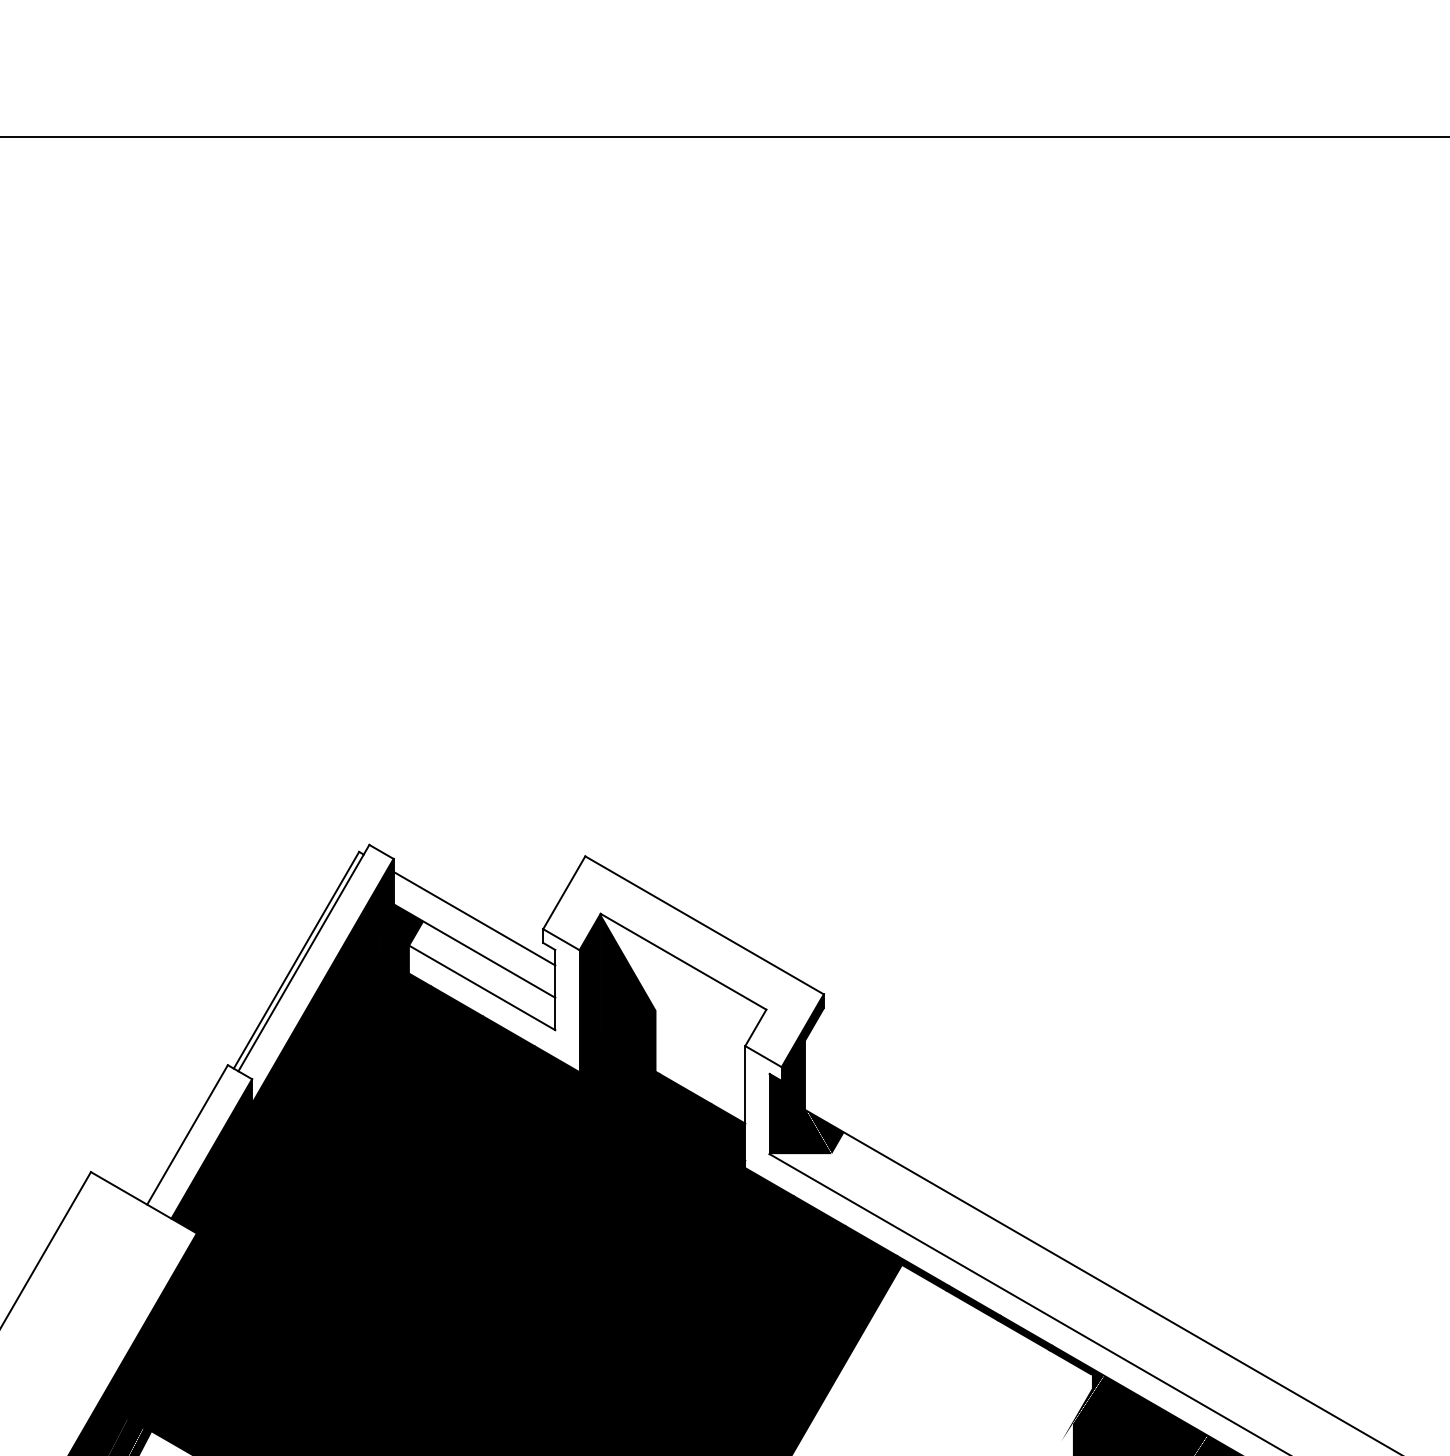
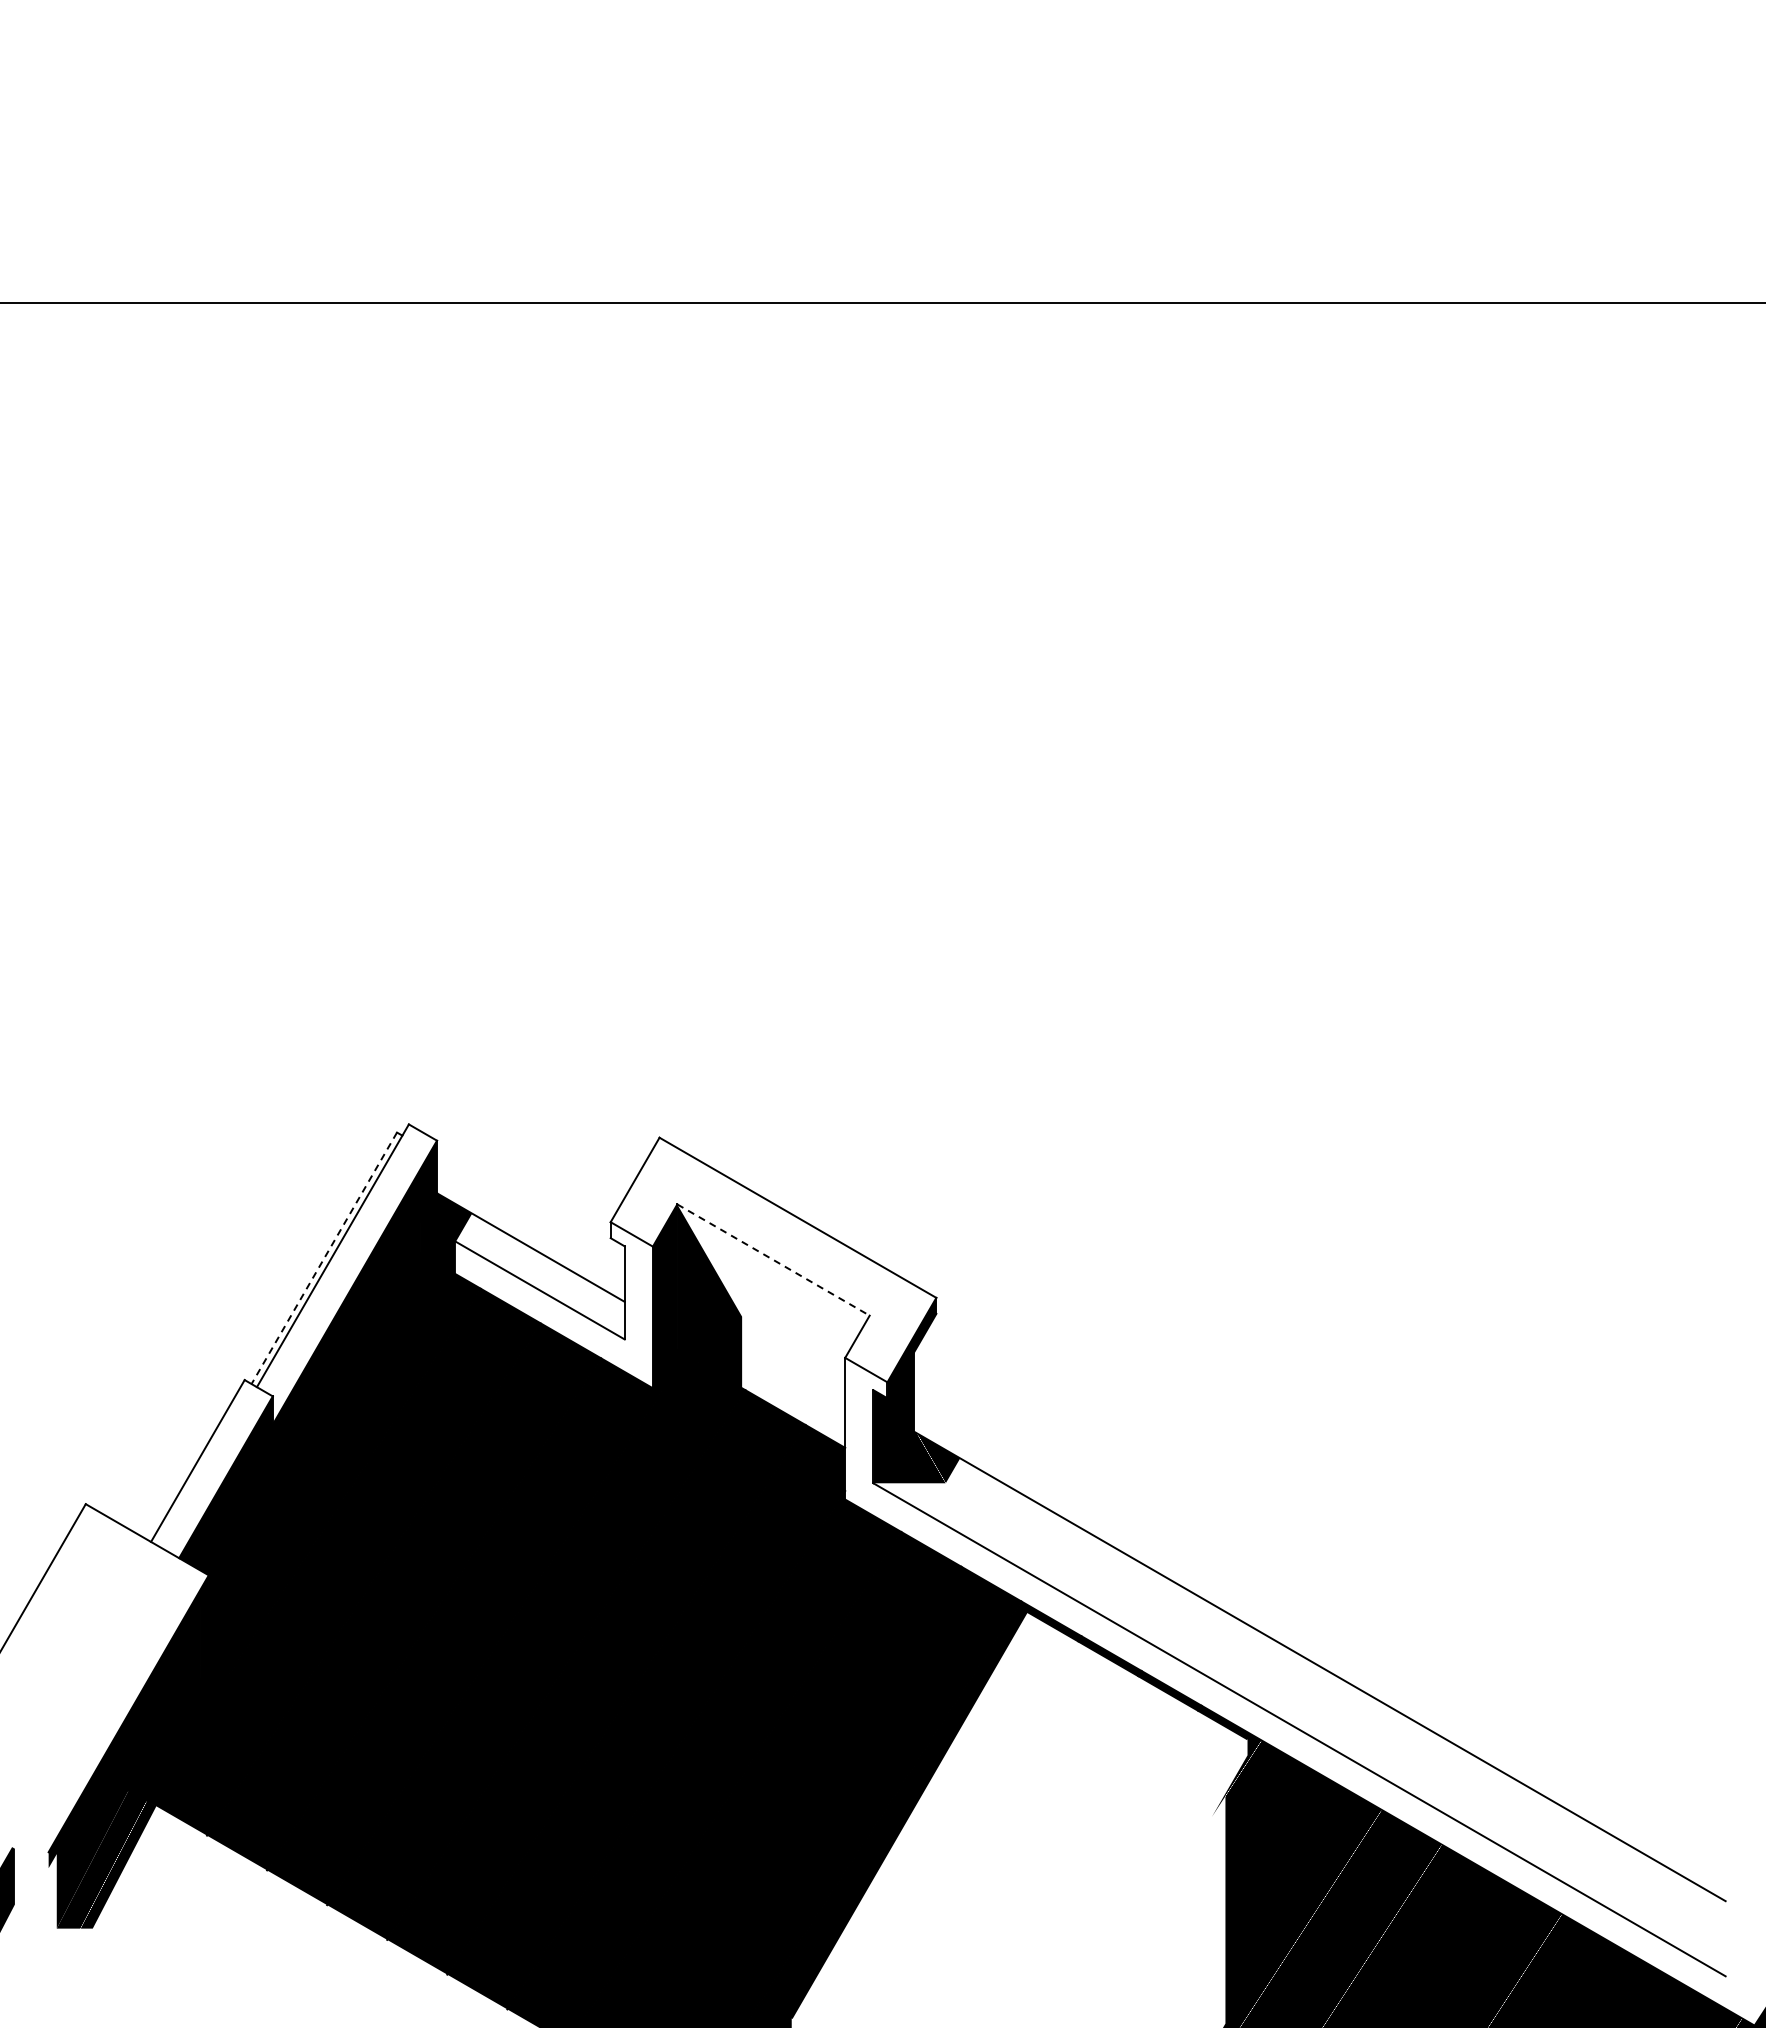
line: (474, 918) -> (530, 1209), removed
line: (296, 960) -> (324, 1258), solid -> dashed
line: (683, 962) -> (773, 1260), solid -> dashed

